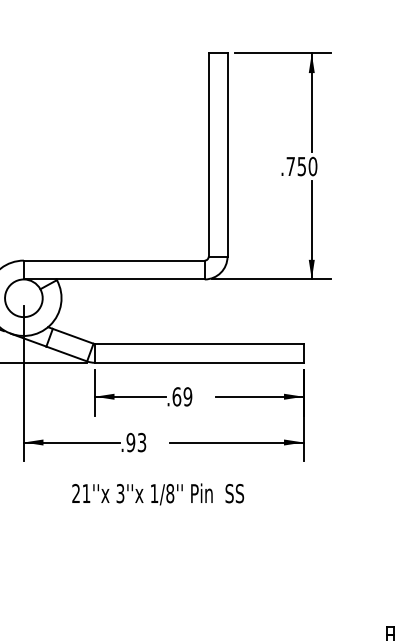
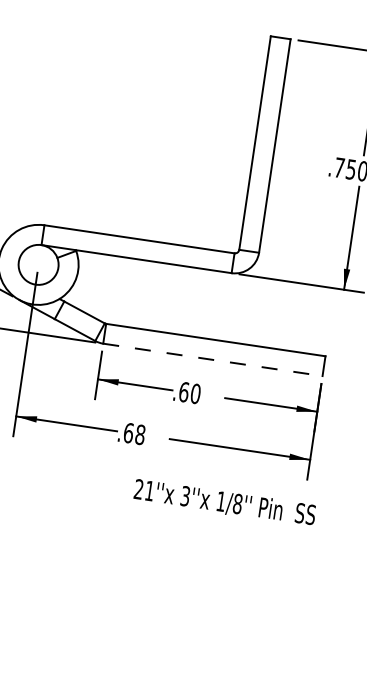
line: (199, 362) -> (213, 359), solid -> dashed
text: (187, 396) -> (195, 393), .69 -> .60
text: (136, 442) -> (134, 433), .93 -> .68
text: (158, 494) -> (225, 503), moved

